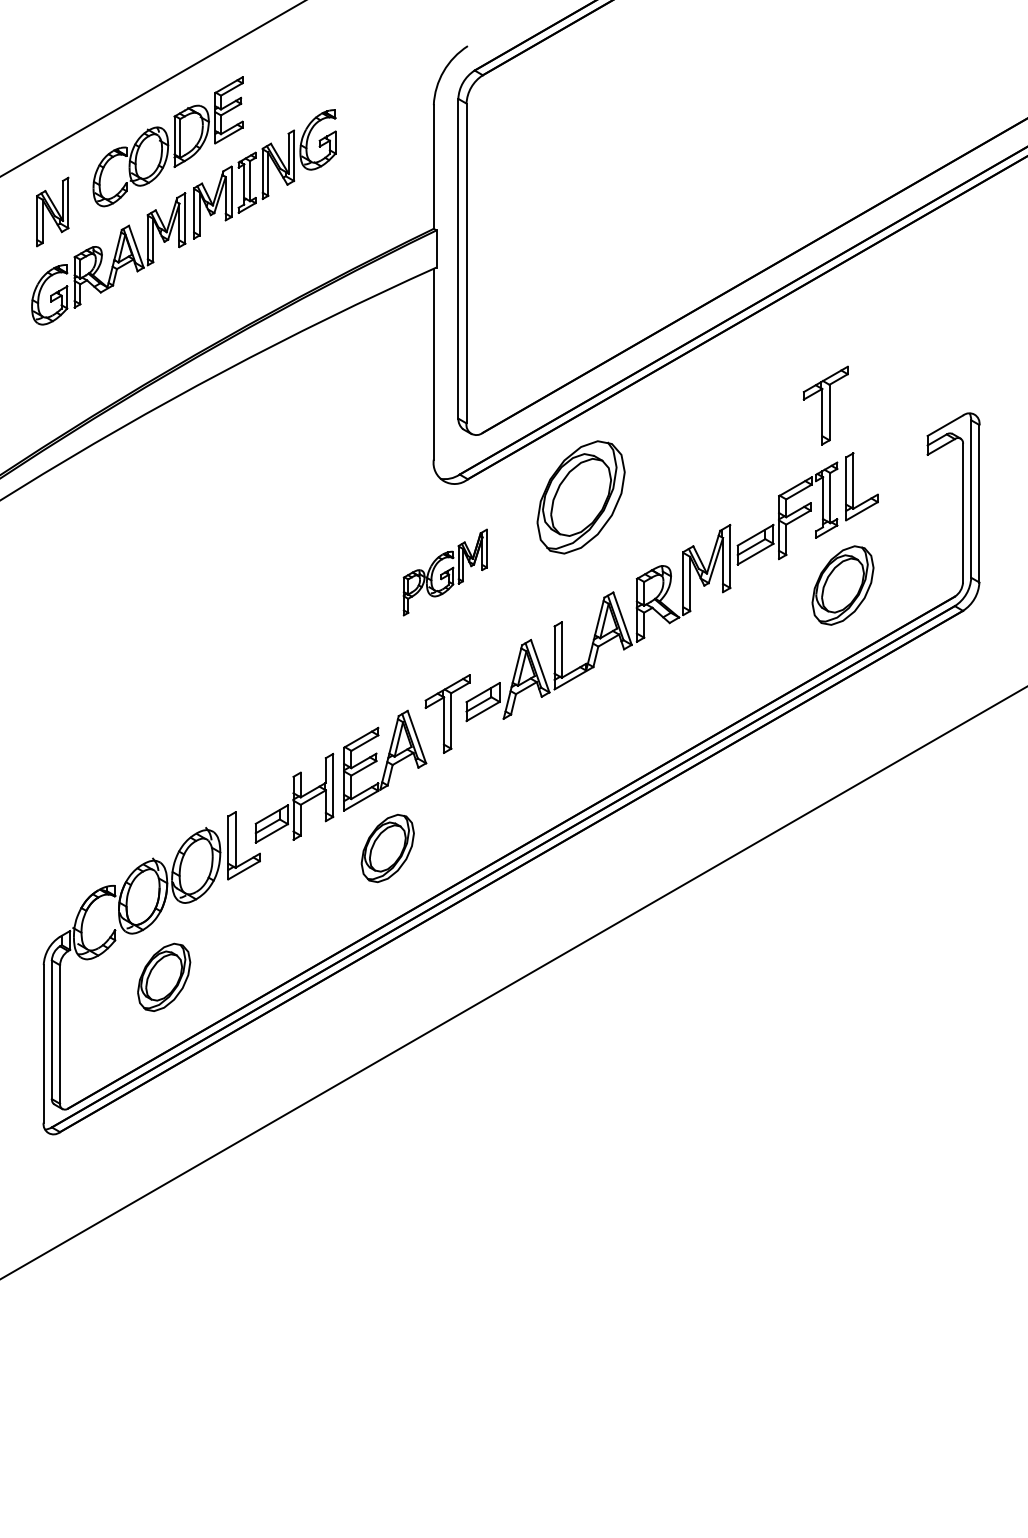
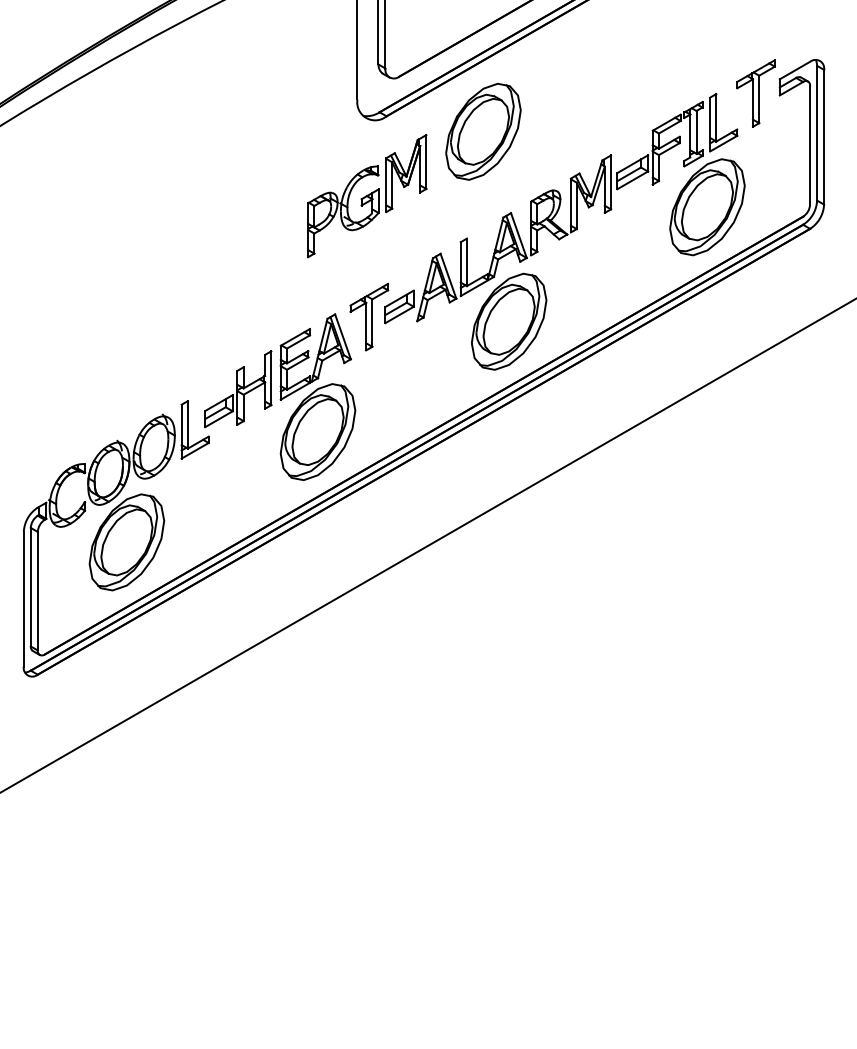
part: (825, 405) -> (755, 93), moved
part: (445, 572) -> (367, 196), size x1.67
part: (842, 585) -> (707, 207), size x1.43
part: (610, 719) -> (508, 321), added
part: (387, 848) -> (317, 432), size x1.67
part: (163, 977) -> (126, 542), size x1.67

